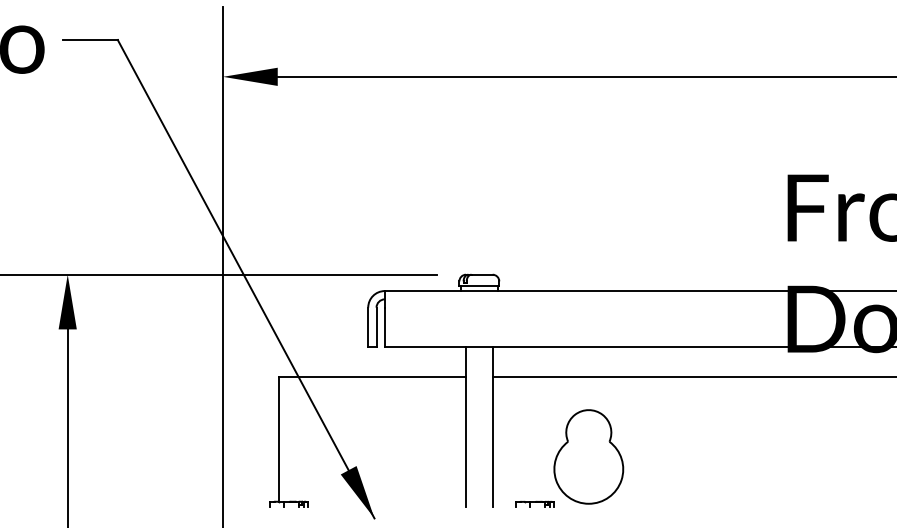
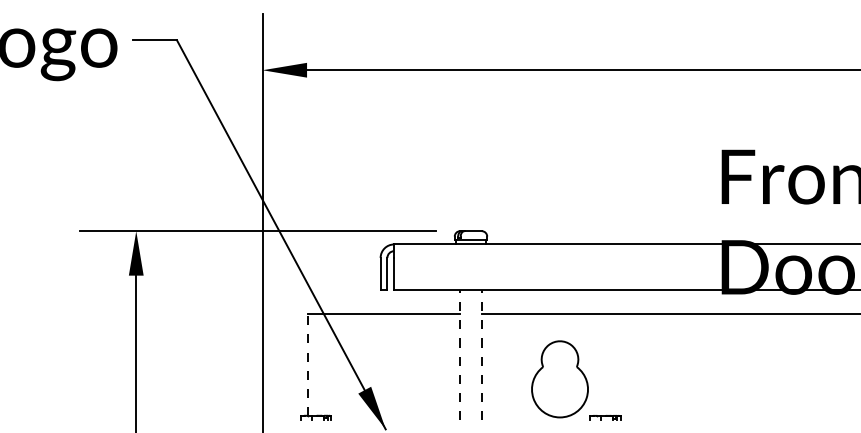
line: (465, 426) -> (459, 354), solid -> dashed
line: (493, 426) -> (482, 354), solid -> dashed
line: (279, 439) -> (308, 365), solid -> dashed
part: (535, 503) -> (605, 417), moved

